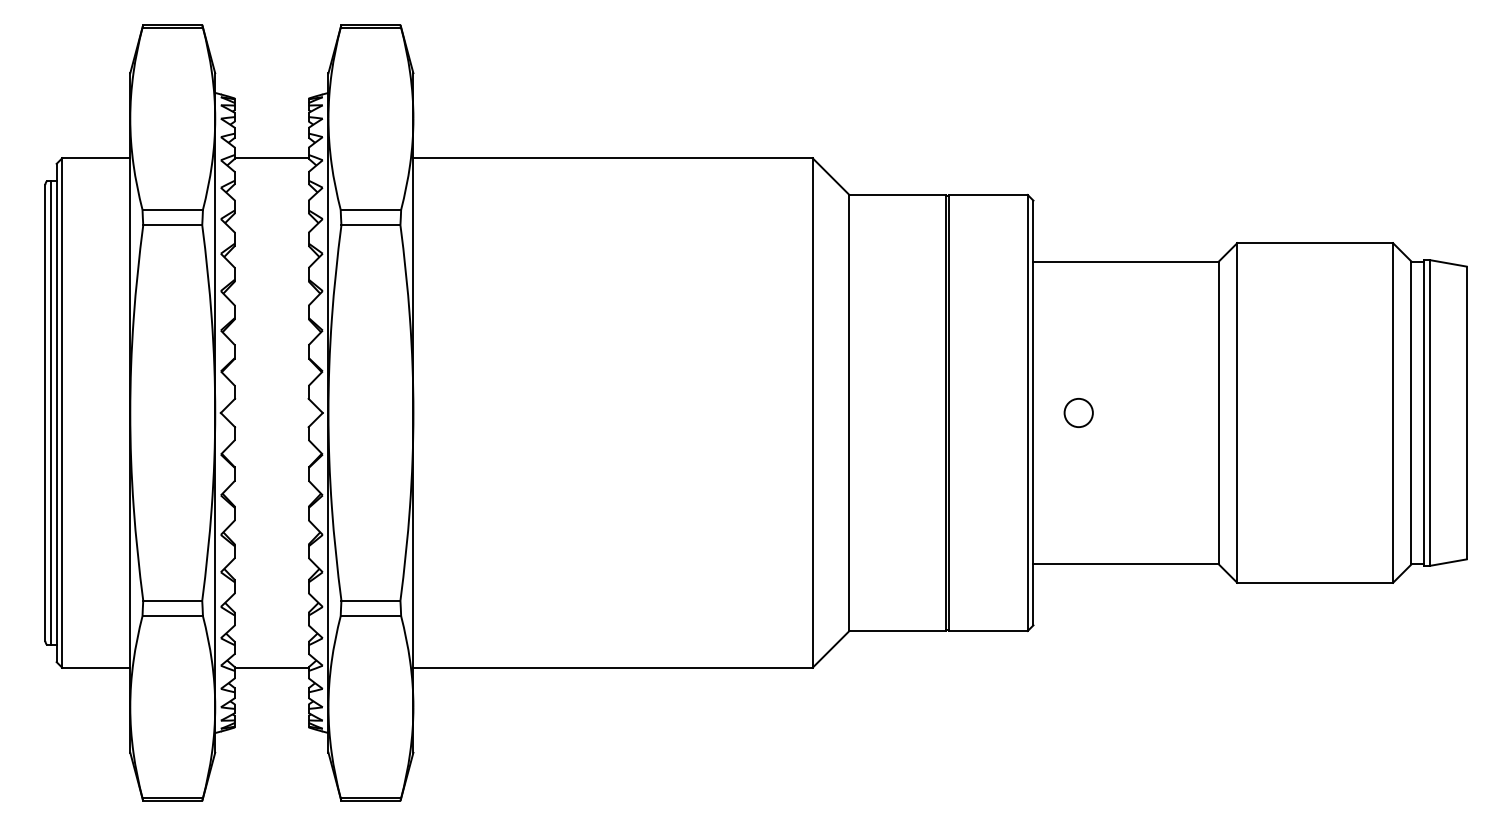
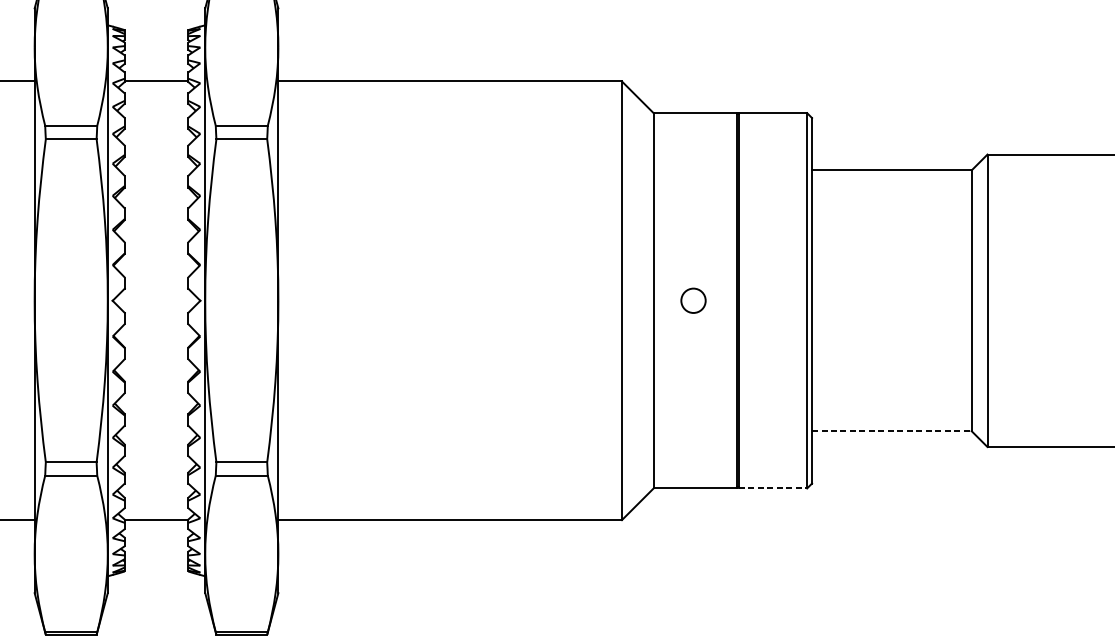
circle: (1078, 412) -> (693, 300), moved
line: (1126, 564) -> (892, 431), solid -> dashed
line: (988, 631) -> (773, 488), solid -> dashed

